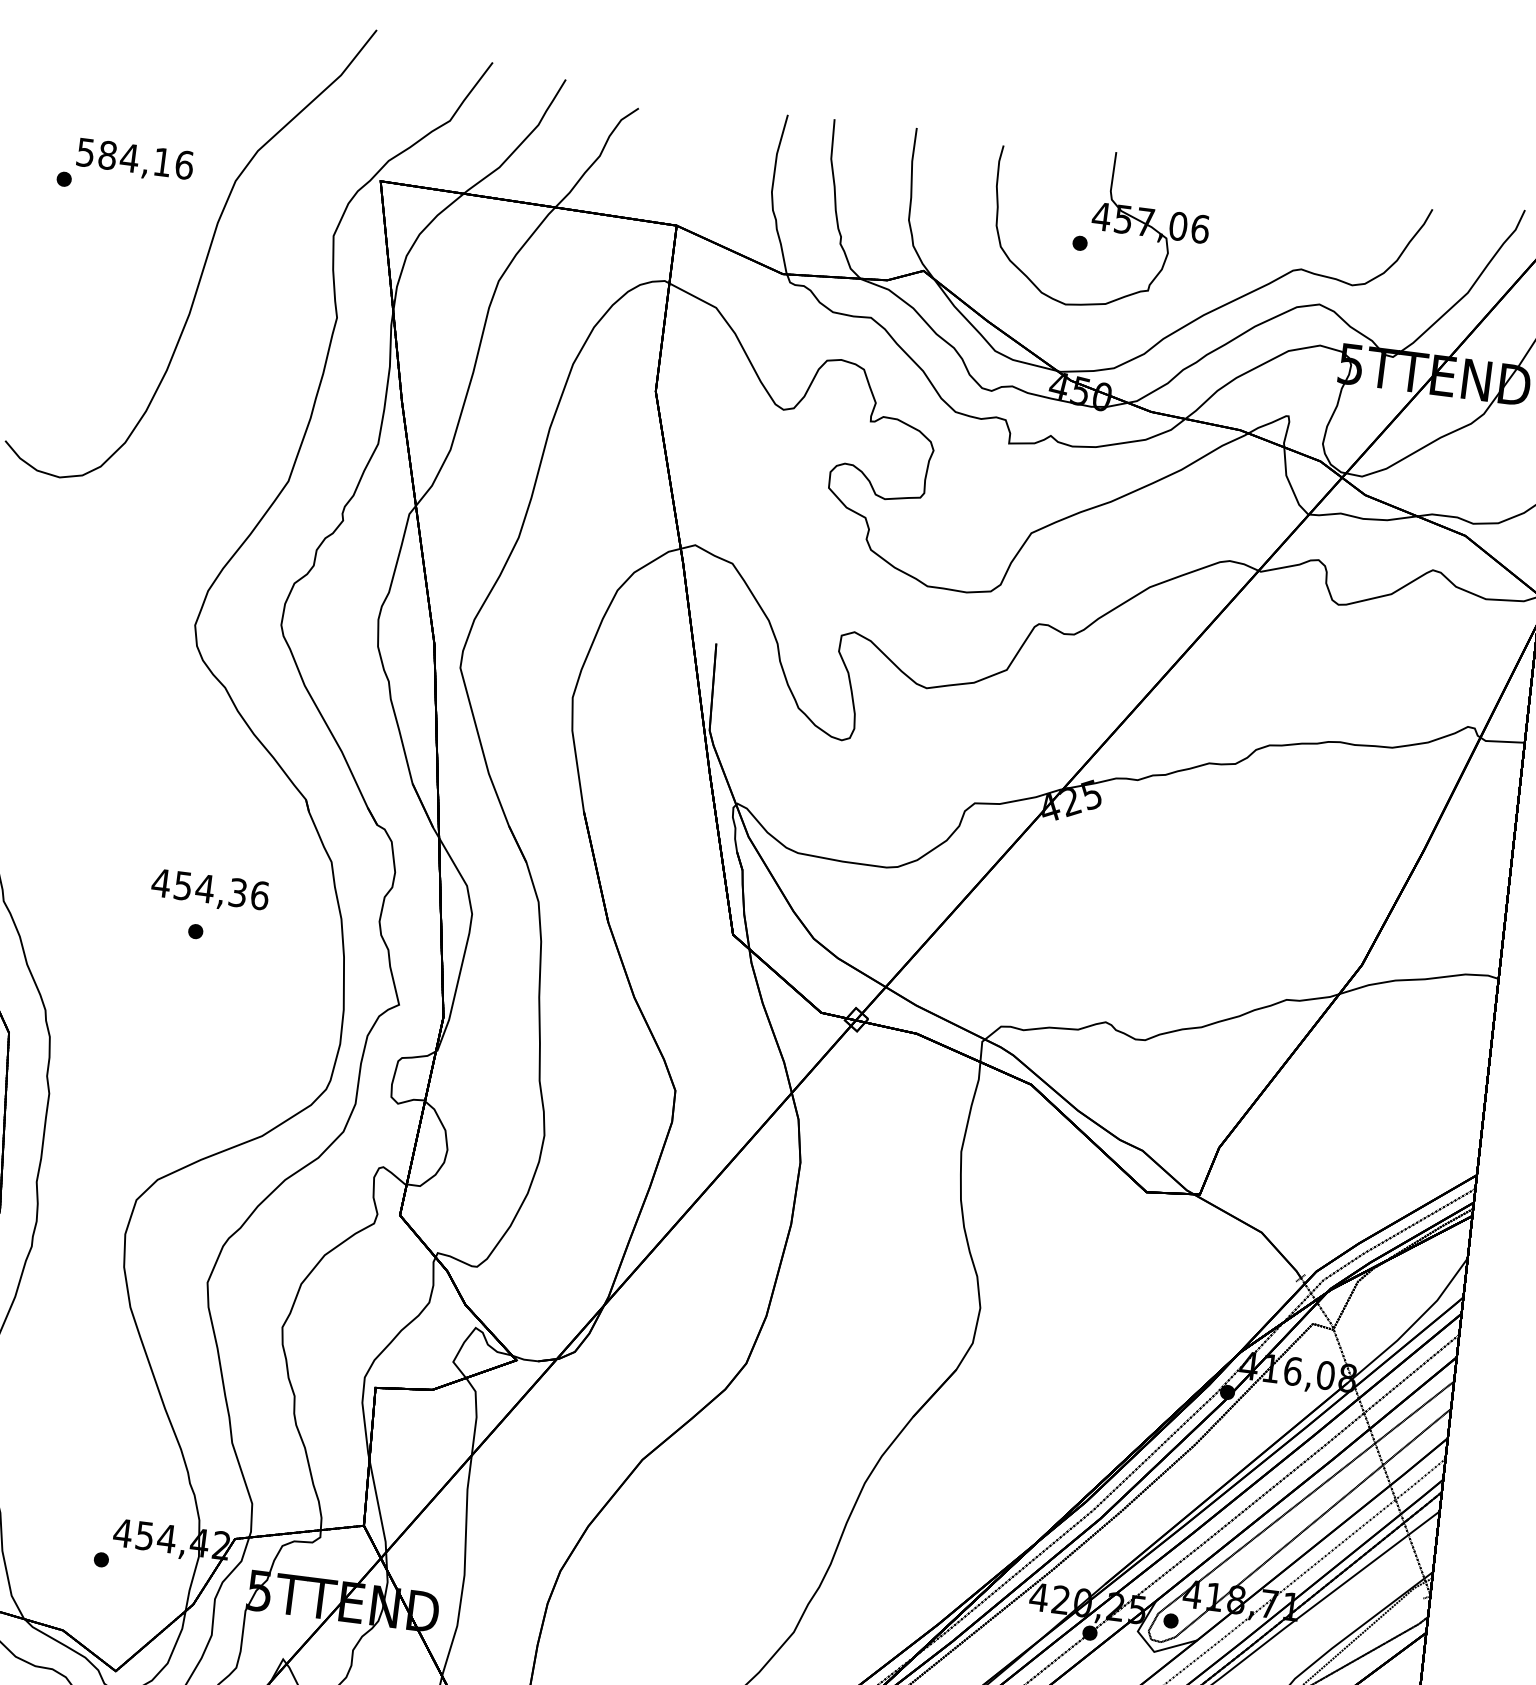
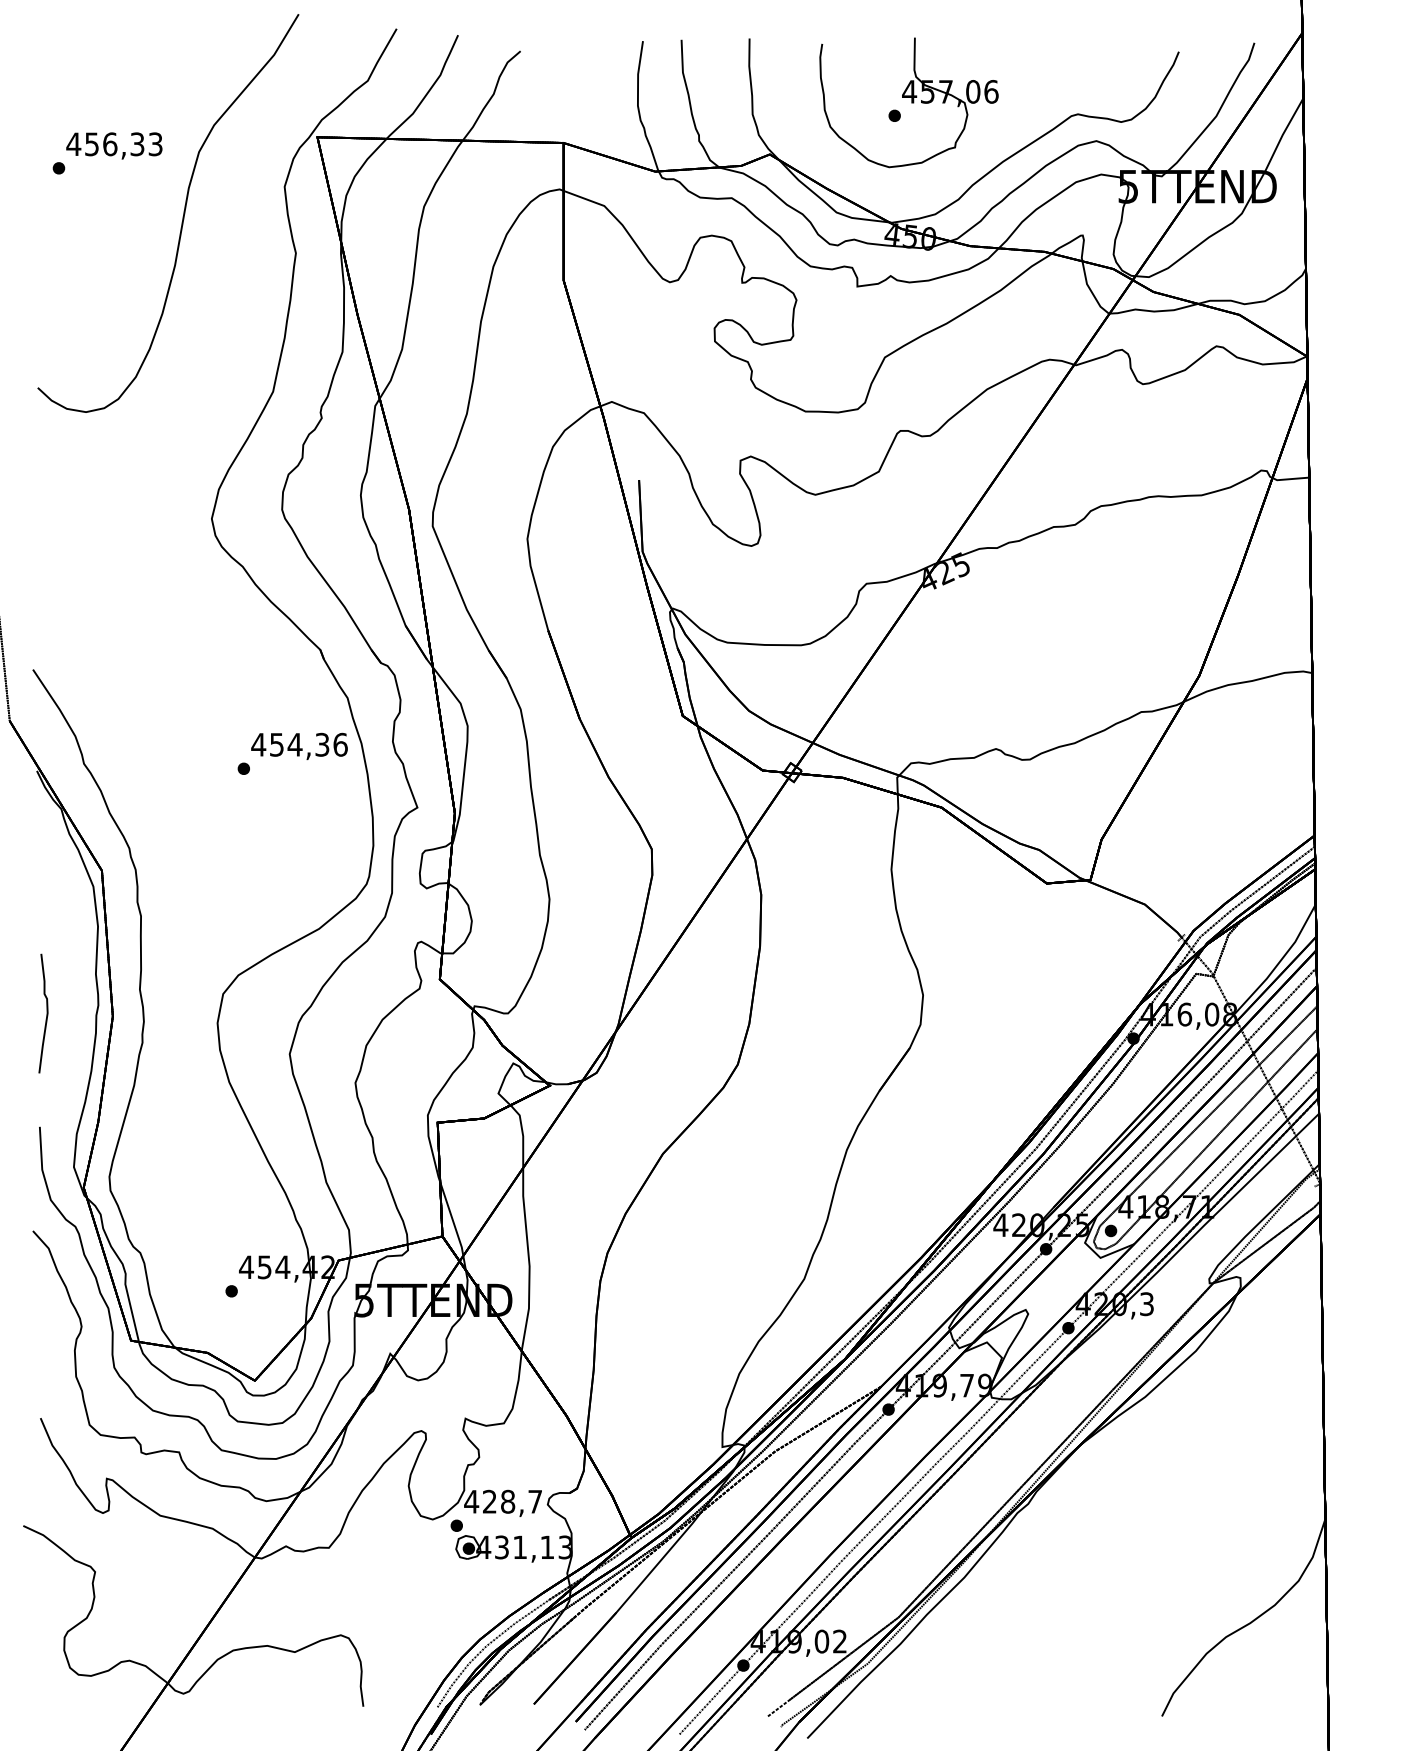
text: (134, 159) -> (114, 144), 584,16 -> 456,33
text: (210, 890) -> (299, 745), moved

